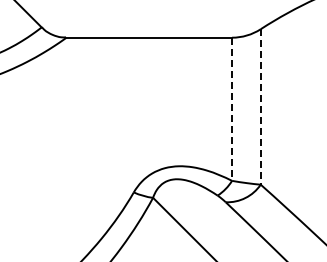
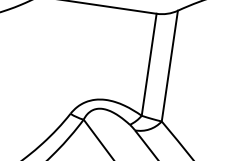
line: (260, 106) -> (169, 65), dashed -> solid
line: (232, 109) -> (149, 64), dashed -> solid

